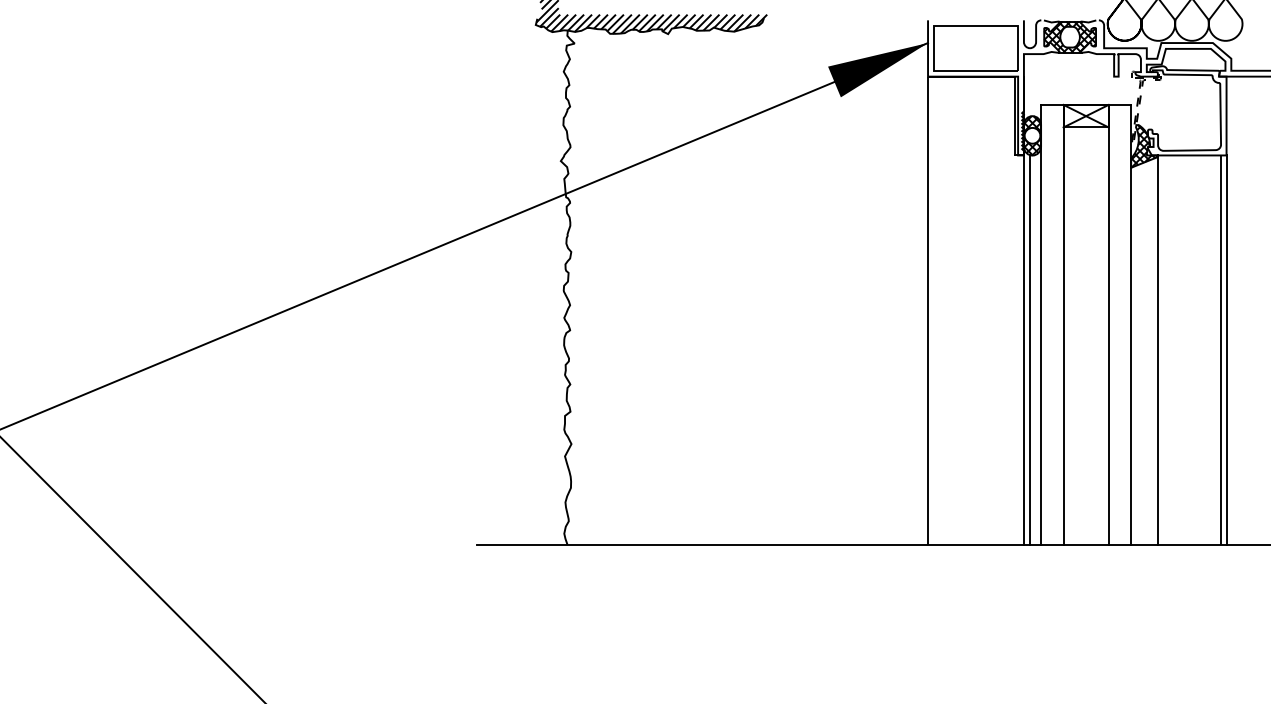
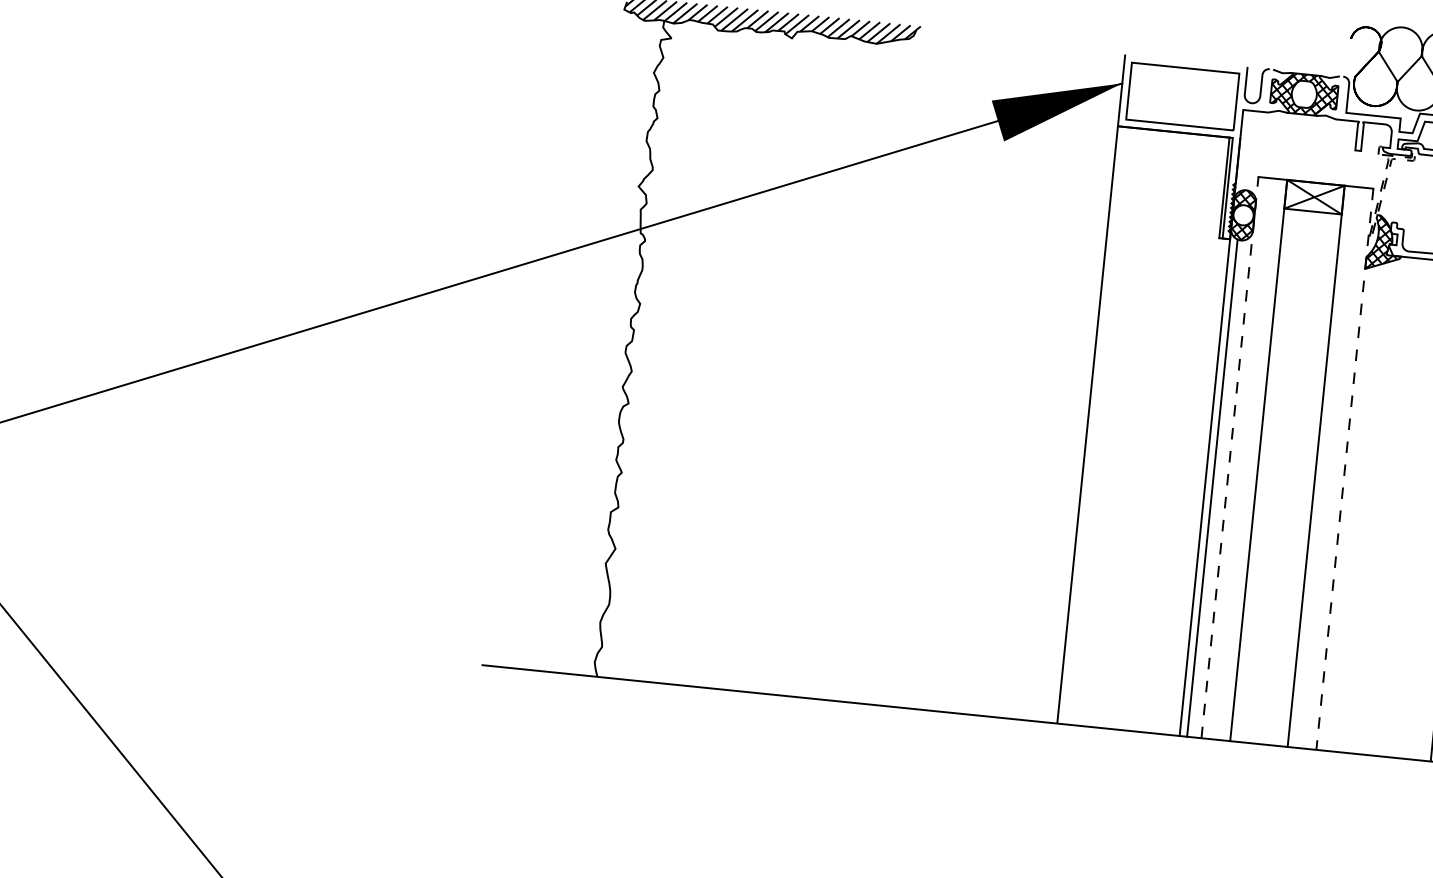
line: (1041, 324) -> (1230, 457), solid -> dashed
line: (1131, 324) -> (1345, 468), solid -> dashed
line: (1157, 349) -> (1375, 504), removed

